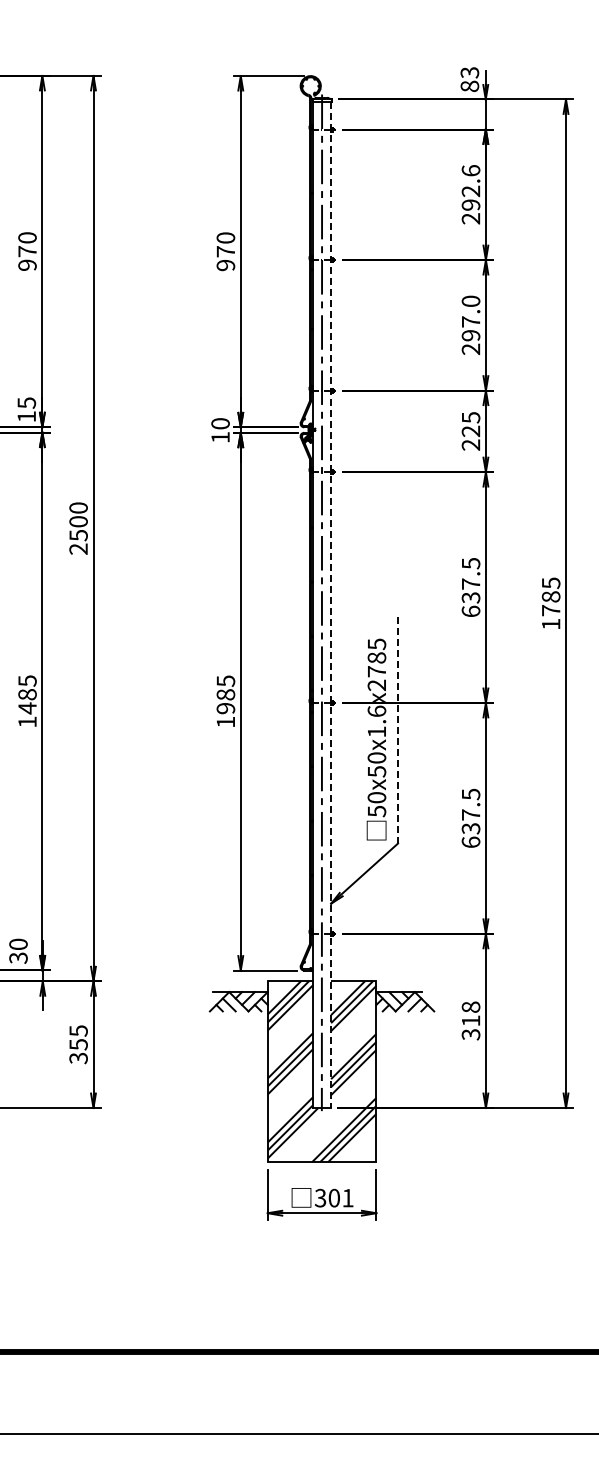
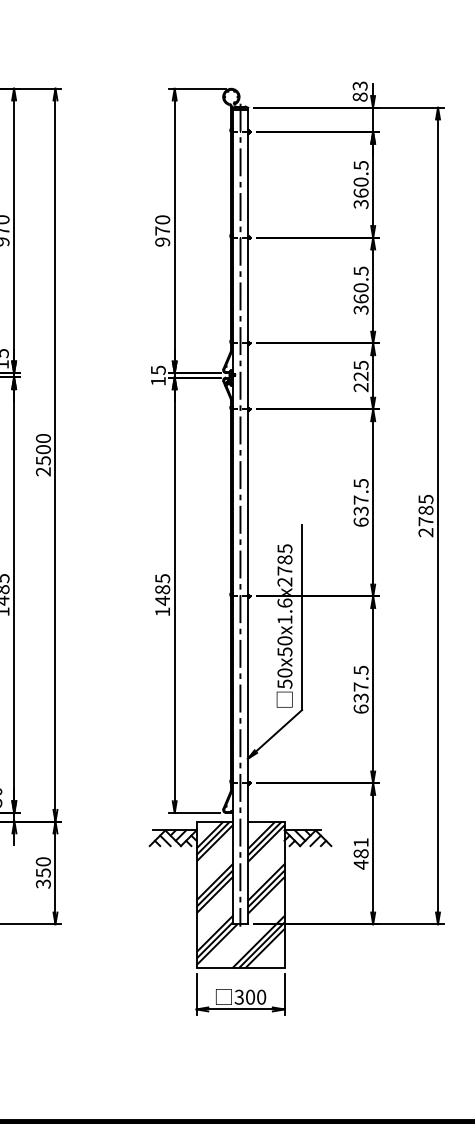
text: (470, 194) -> (360, 184), 292.6 -> 360.5
text: (470, 325) -> (360, 290), 297.0 -> 360.5
text: (220, 423) -> (158, 370), 10 -> 15
line: (331, 605) -> (248, 517), dashed -> solid
text: (550, 623) -> (425, 531), 1785 -> 2785
text: (225, 708) -> (162, 600), 1985 -> 1485
line: (398, 728) -> (302, 617), dashed -> solid
text: (470, 1020) -> (360, 853), 318 -> 481
text: (78, 1030) -> (43, 861), 355 -> 350
text: (347, 1197) -> (261, 996), 301 -> 300

